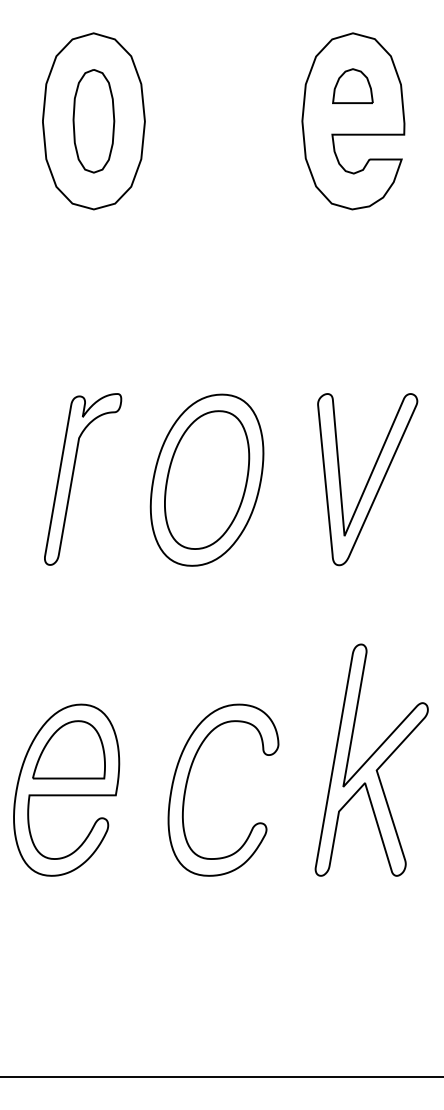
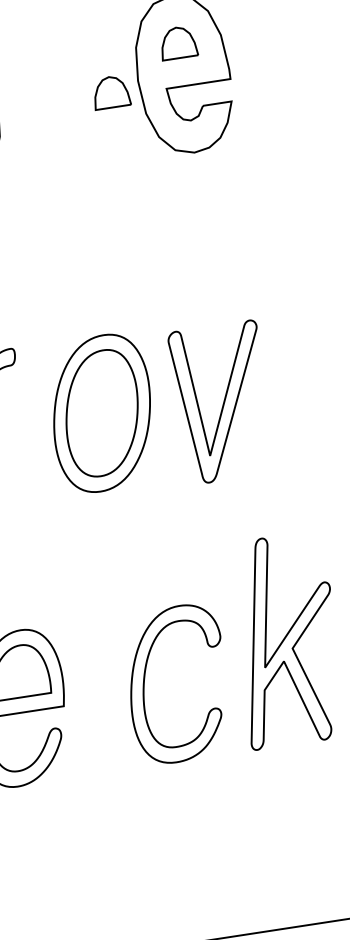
part: (270, 128) -> (110, 91), added
part: (367, 479) -> (222, 402), moved
part: (188, 780) -> (145, 680), moved

